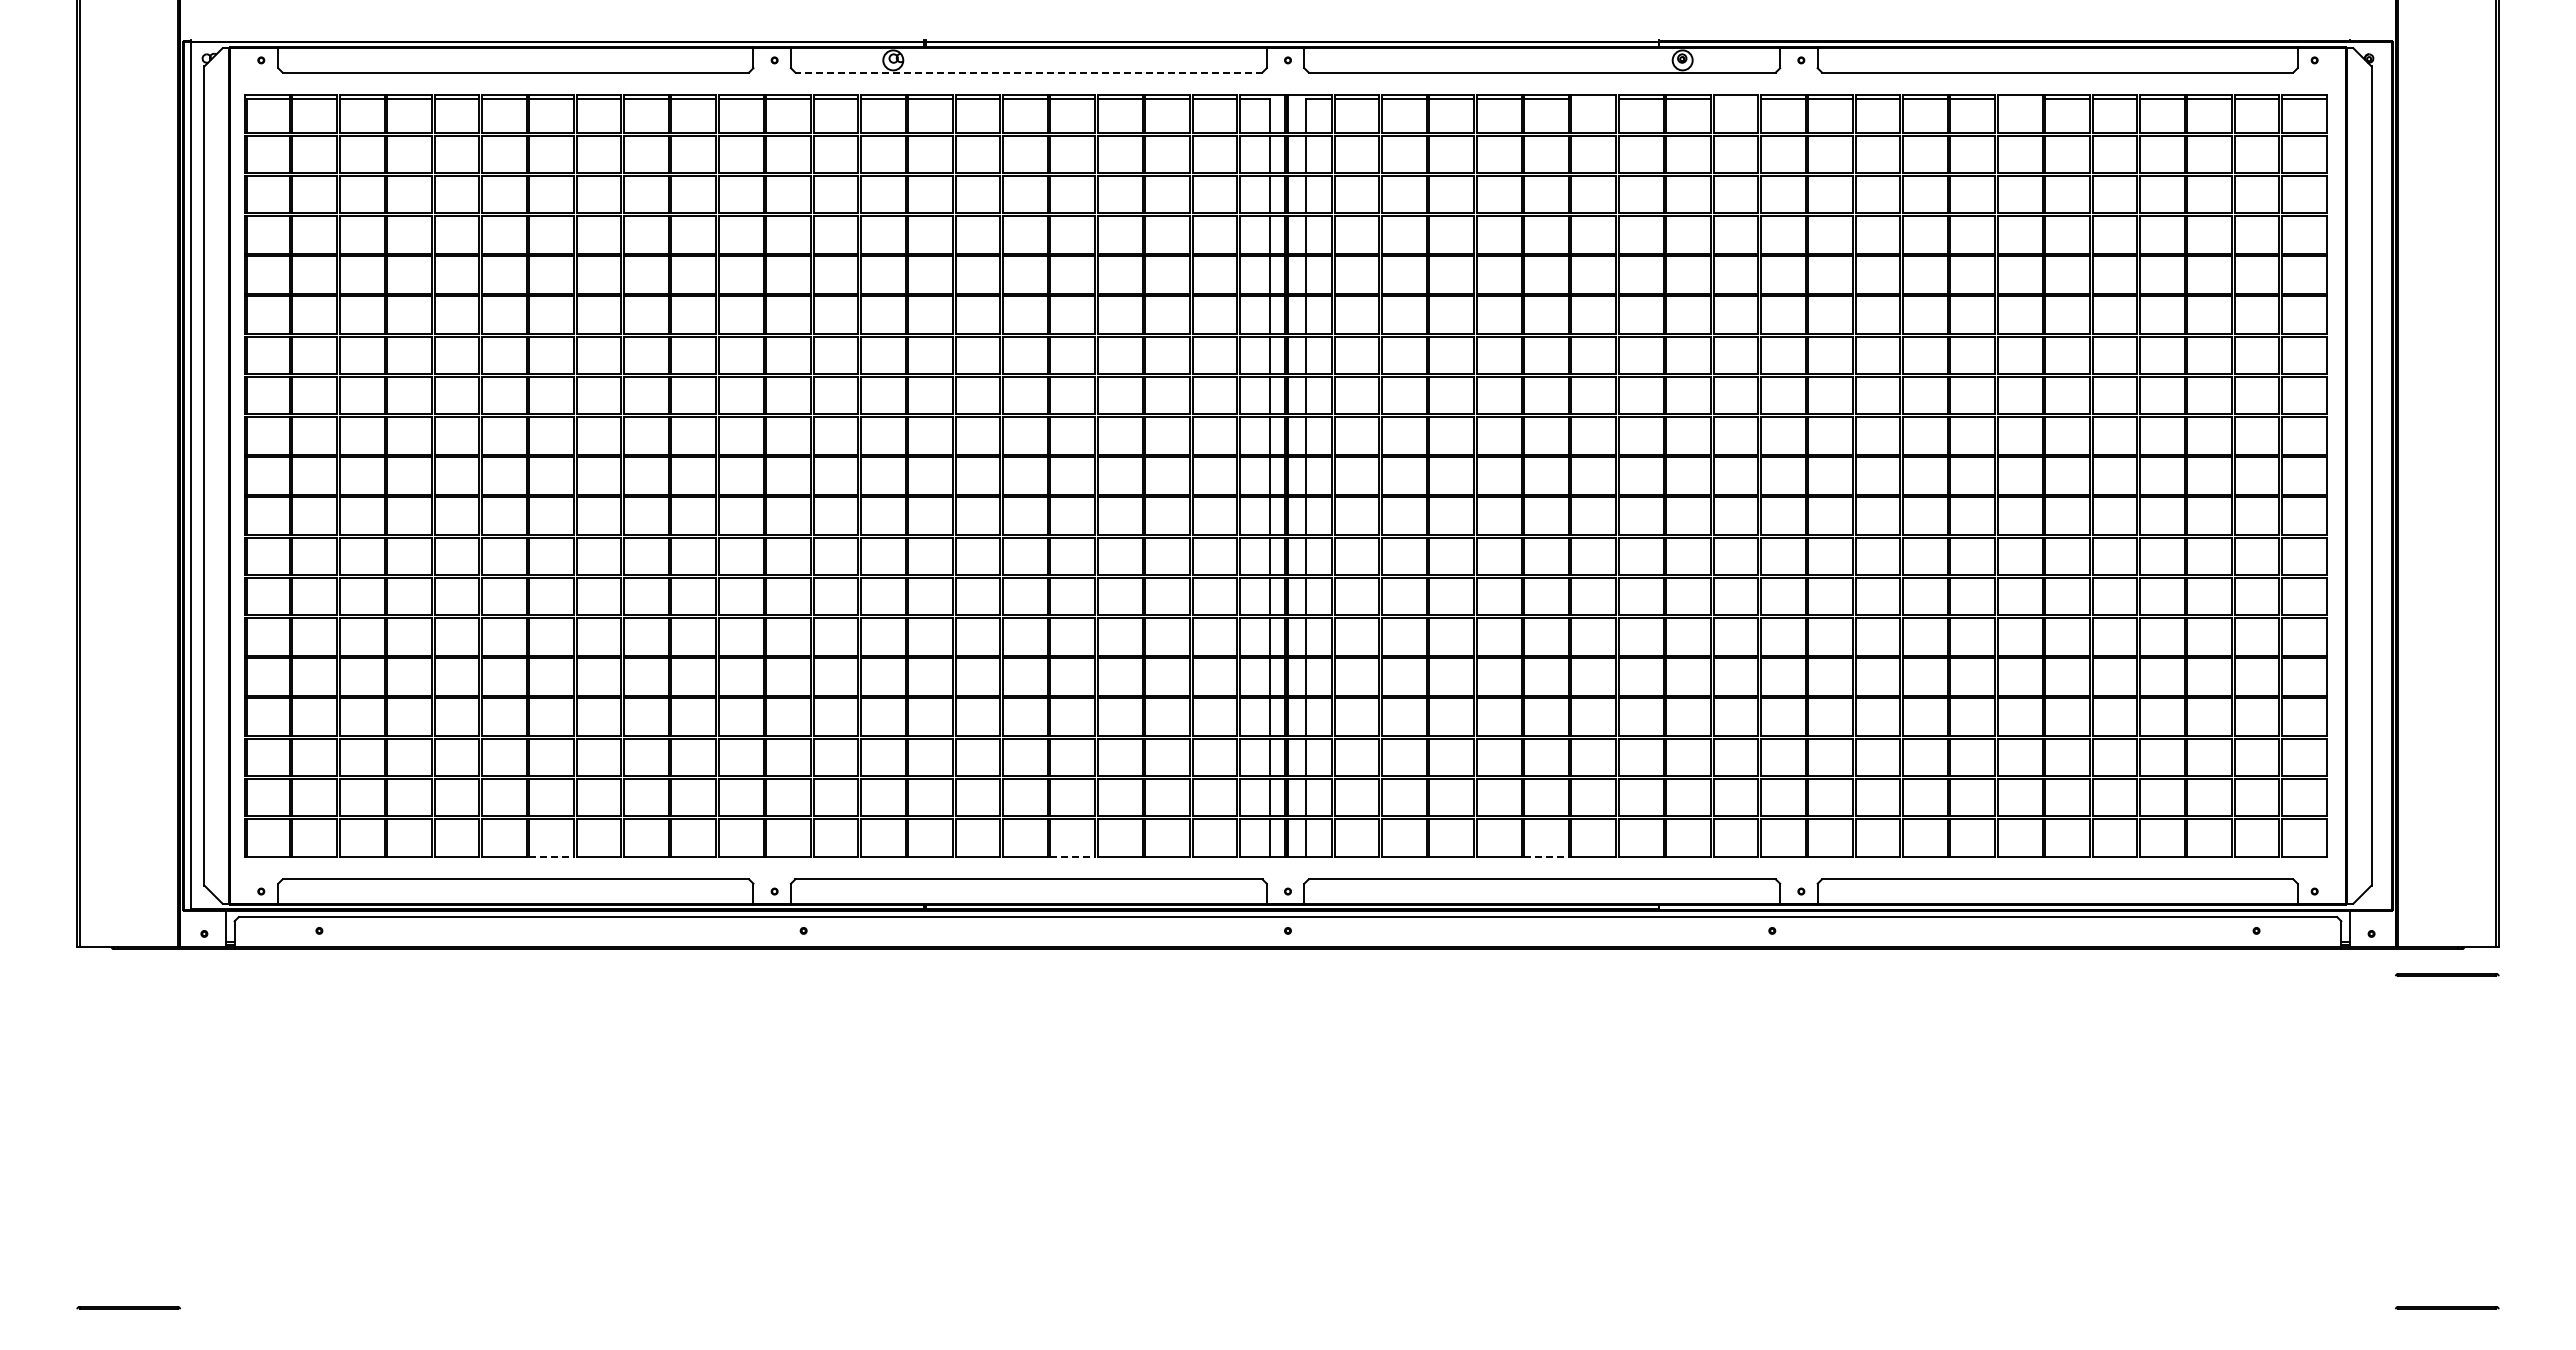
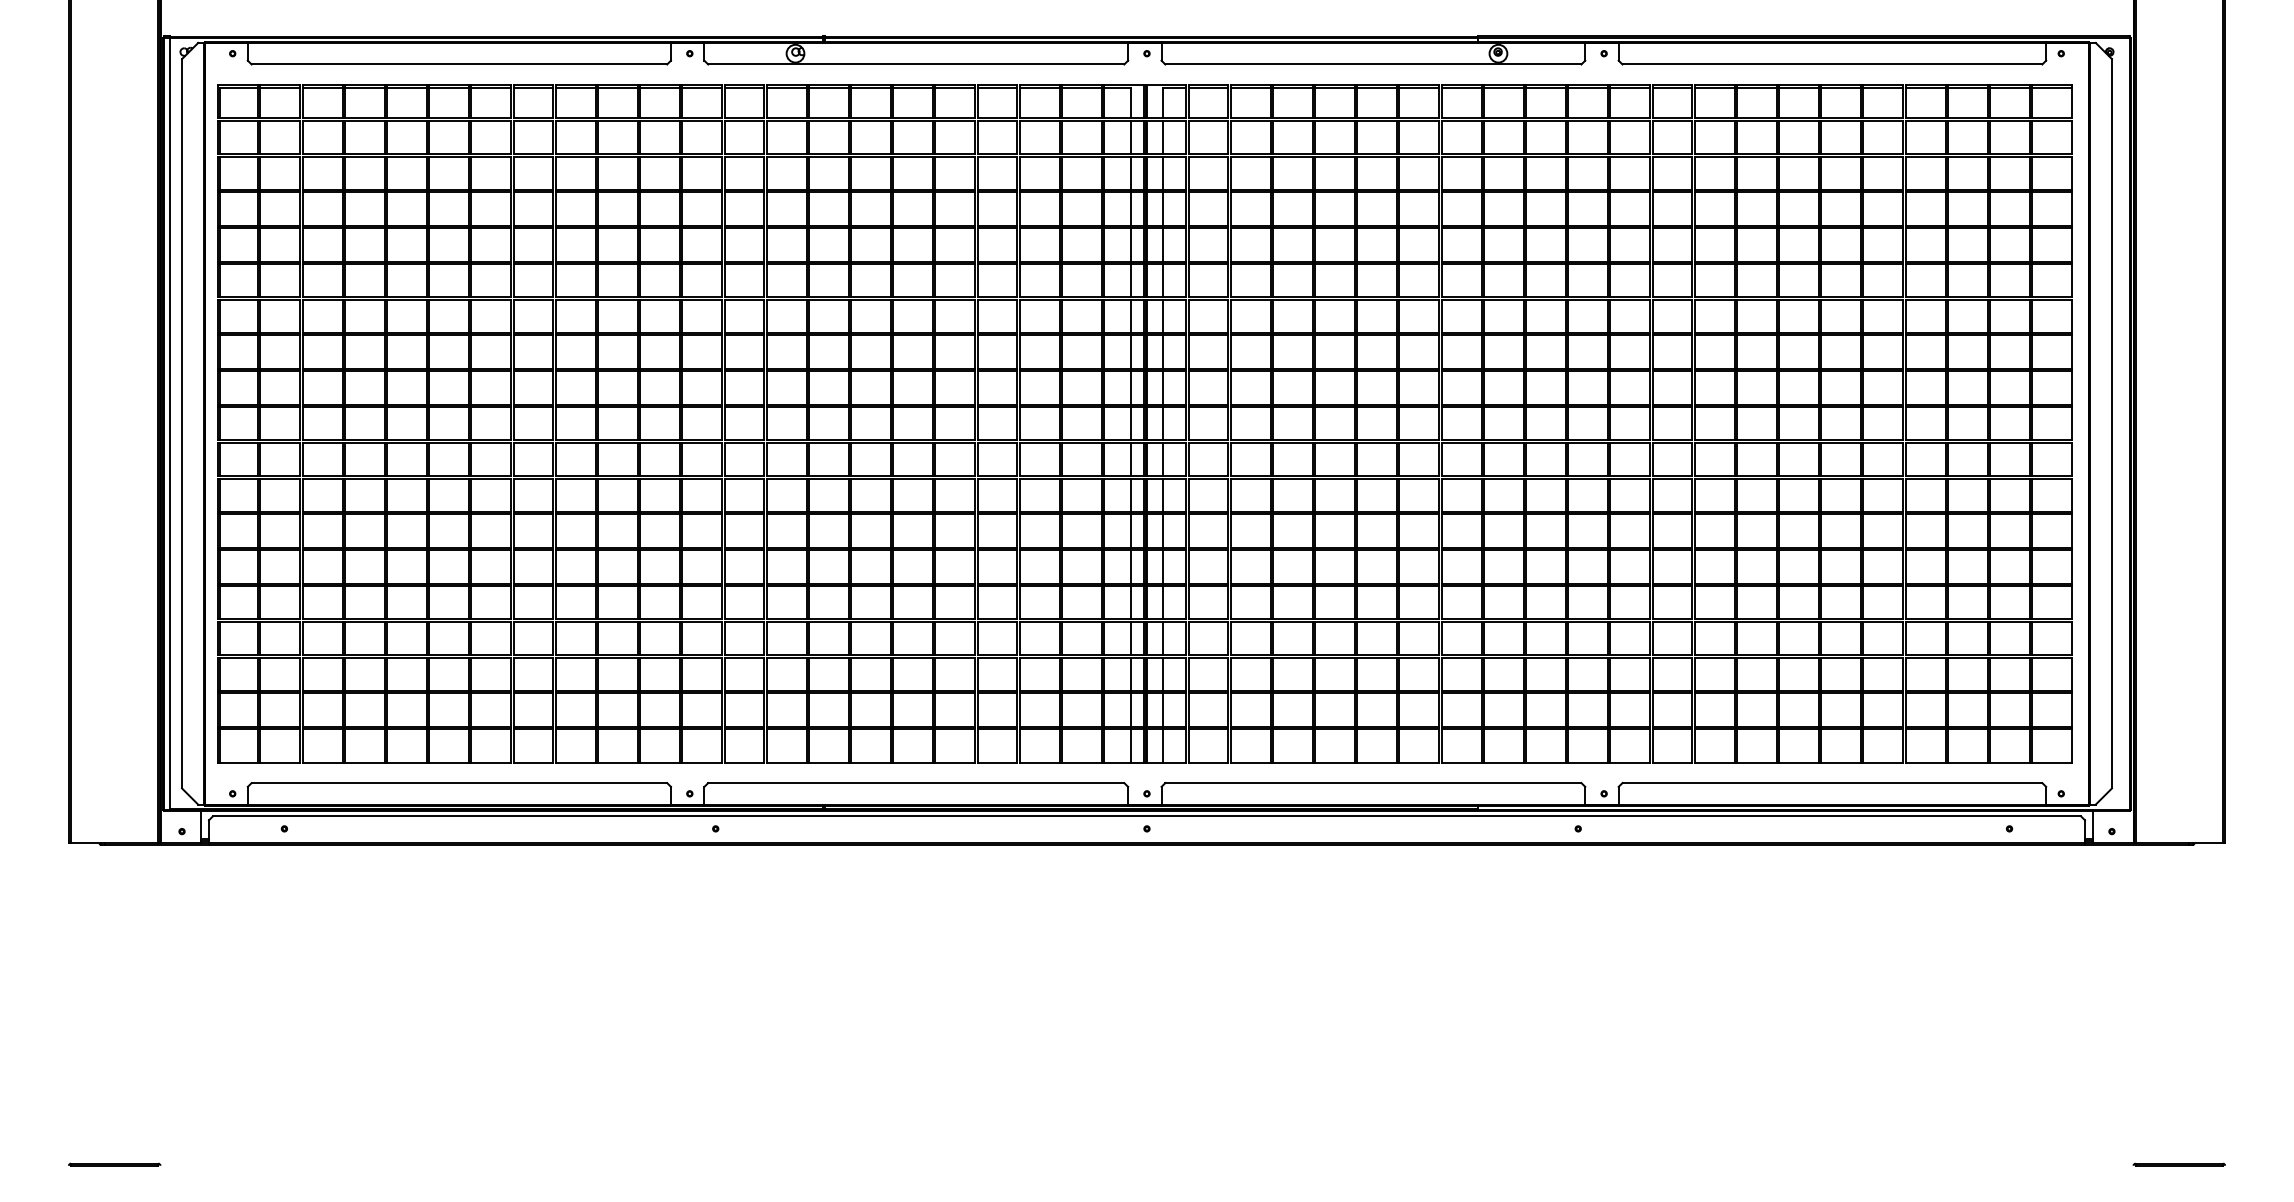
line: (1028, 72) -> (915, 64), dashed -> solid
line: (1593, 98) -> (1419, 87), added
line: (1735, 98) -> (1545, 87), added
line: (2019, 98) -> (1798, 87), added
line: (552, 856) -> (492, 762), dashed -> solid
line: (1073, 856) -> (955, 762), dashed -> solid
line: (1546, 856) -> (1377, 762), dashed -> solid
line: (2447, 974) -> (2179, 867), removed

